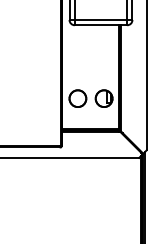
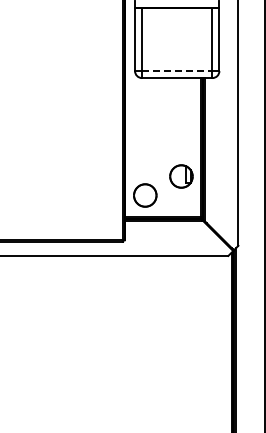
line: (101, 20) -> (177, 71), solid -> dashed
part: (78, 98) -> (145, 195), moved

